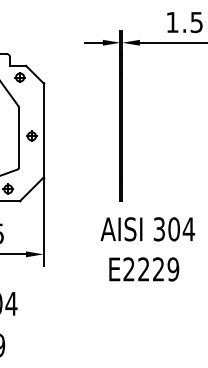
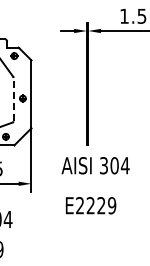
line: (18, 137) -> (13, 99), solid -> dashed
text: (147, 229) -> (95, 165), moved
text: (143, 269) -> (90, 205), moved

